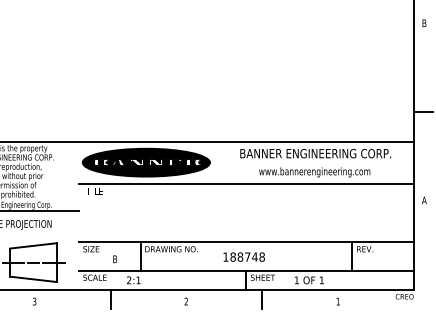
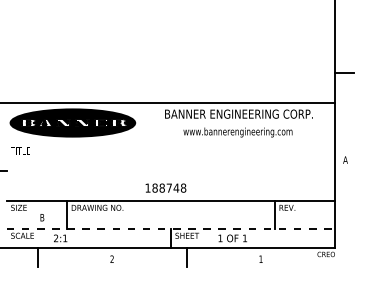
line: (246, 183) -> (171, 143), removed
text: (243, 256) -> (165, 187), moved
line: (246, 270) -> (171, 228), solid -> dashed

